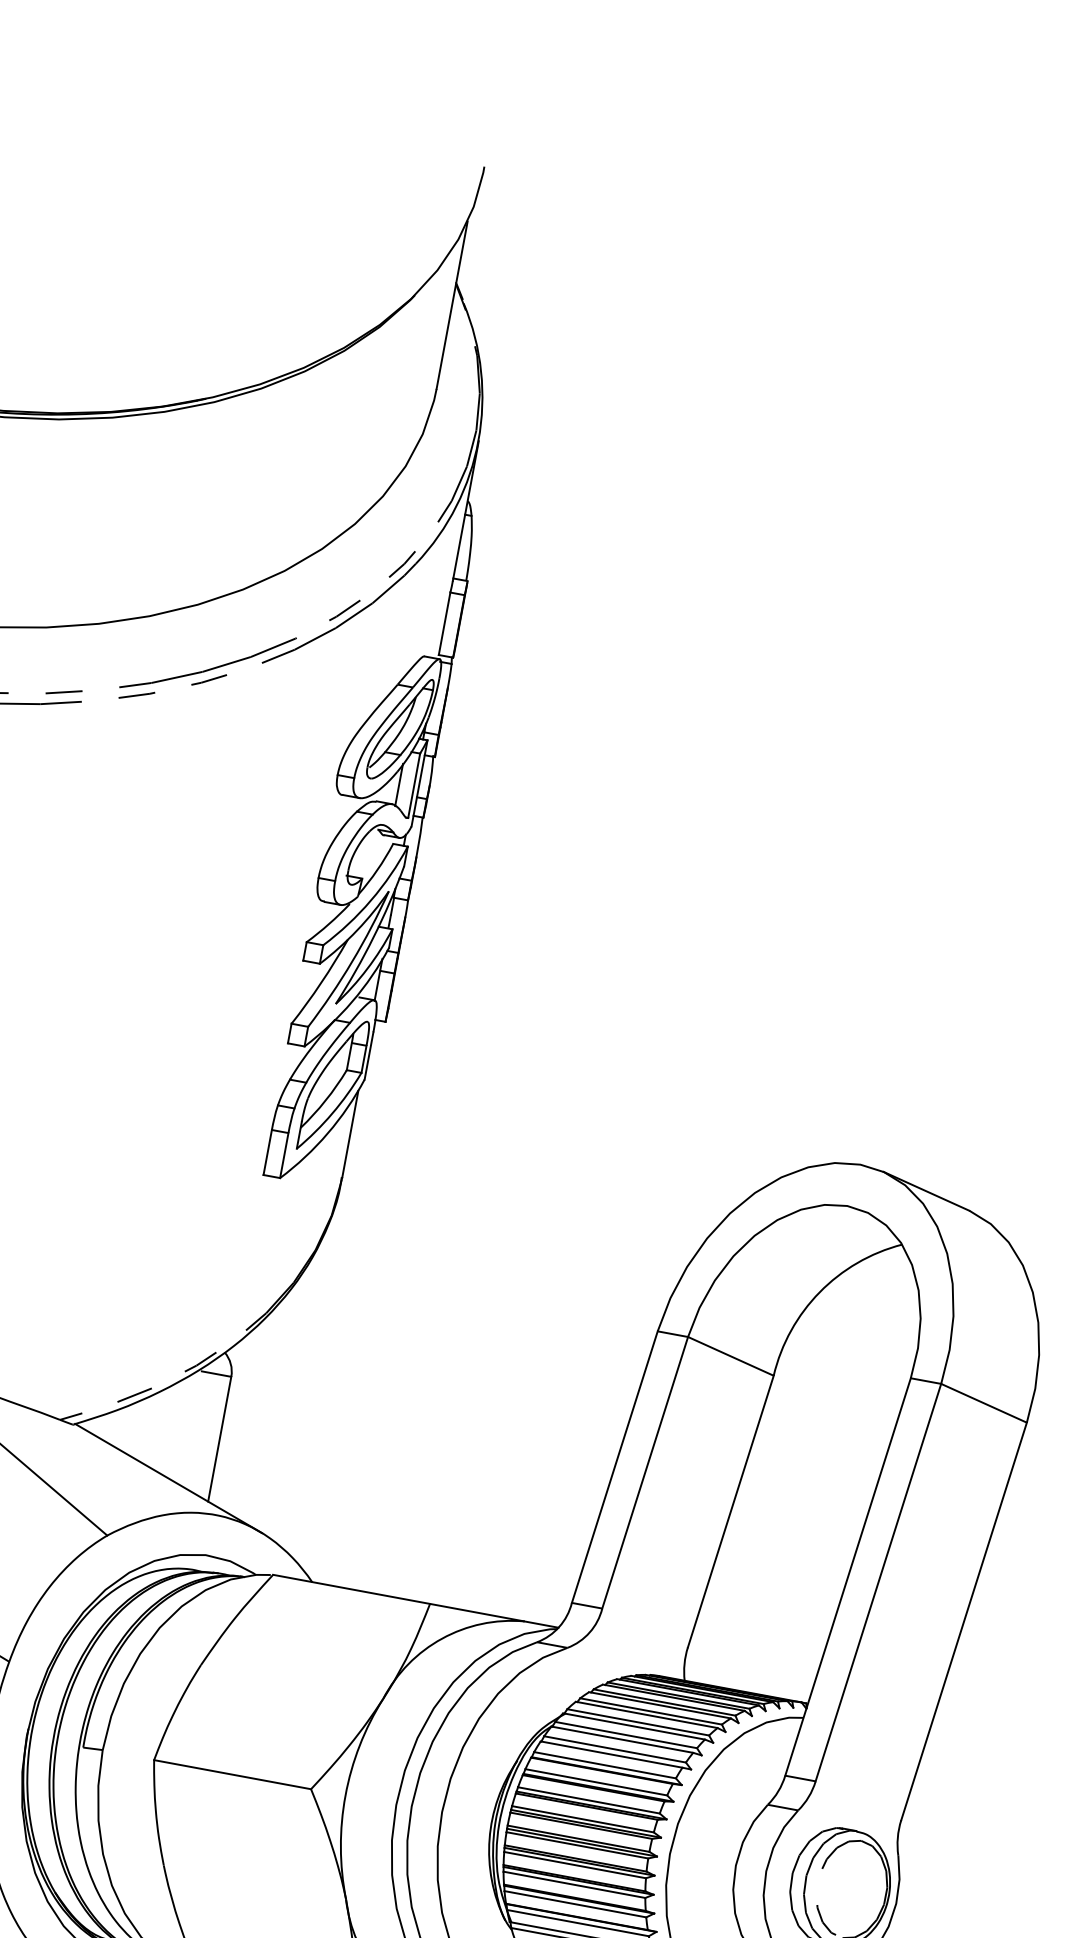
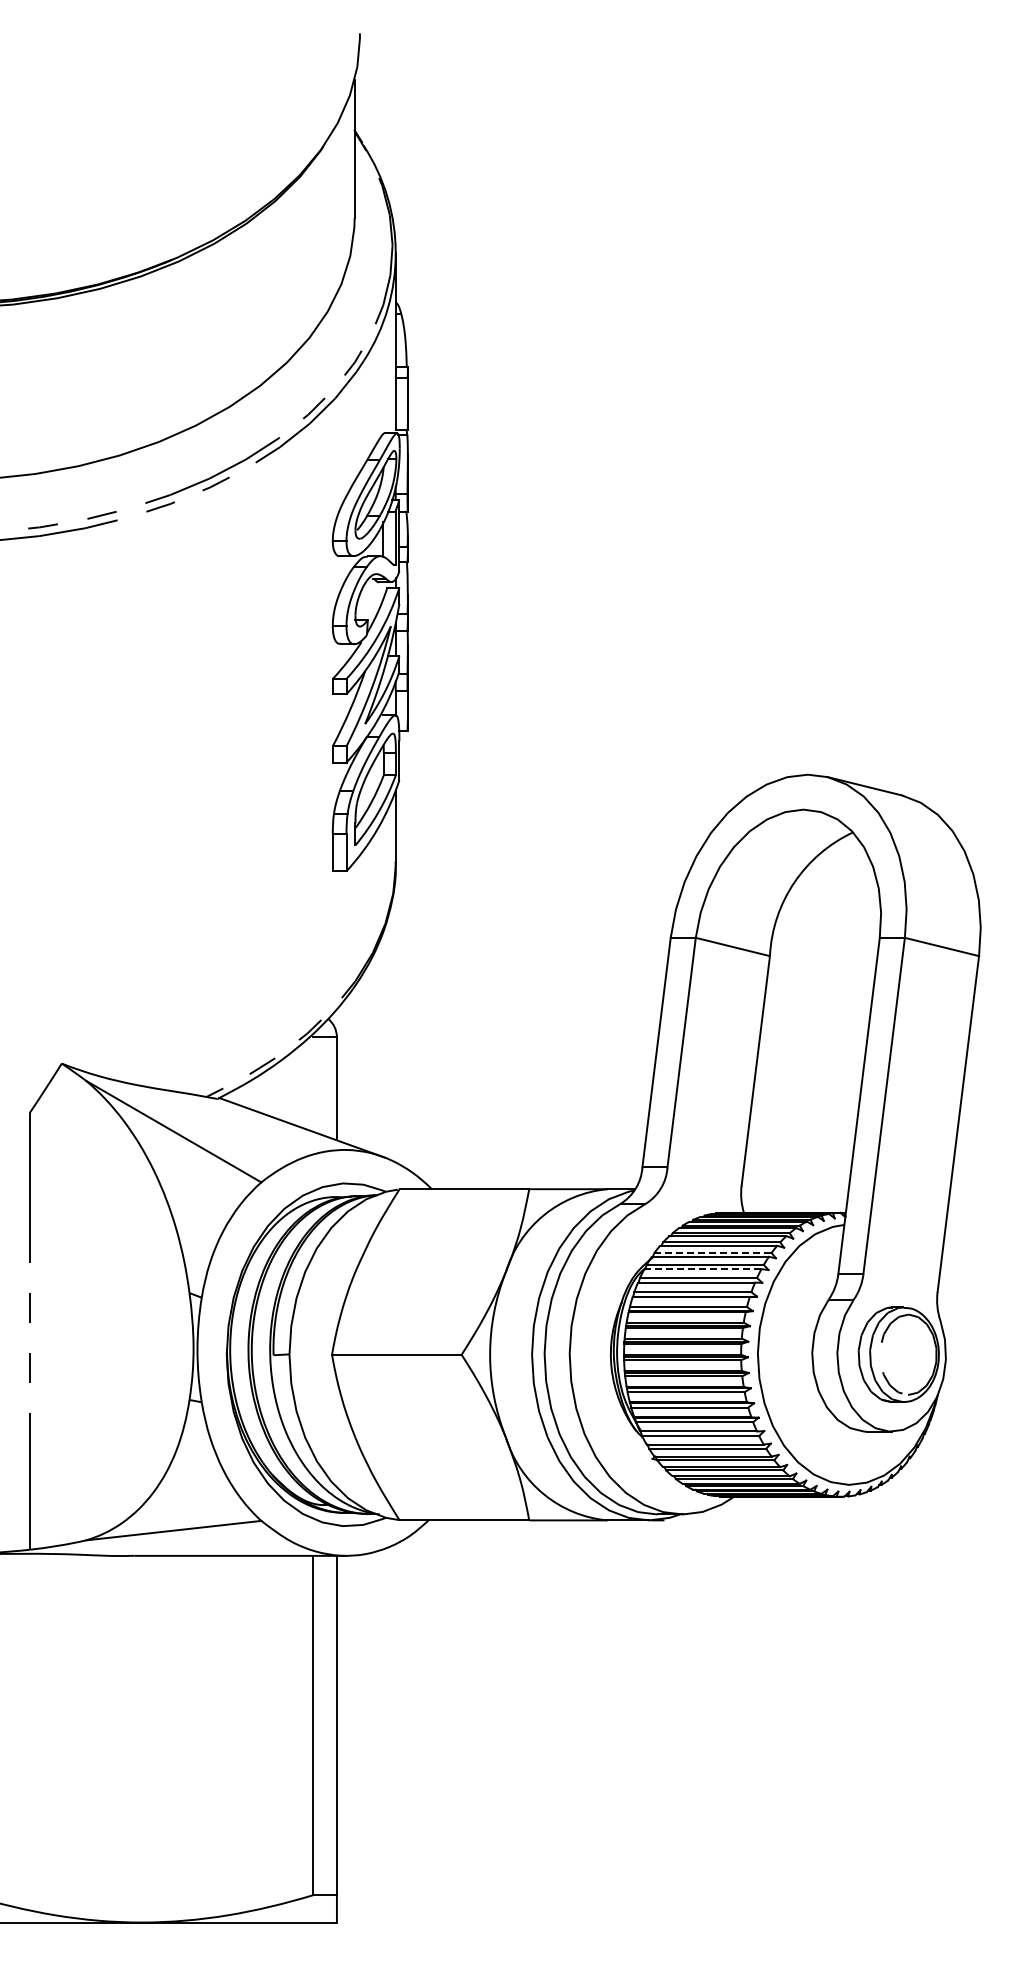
line: (638, 1721) -> (713, 1252), solid -> dashed
line: (621, 1739) -> (702, 1269), solid -> dashed

